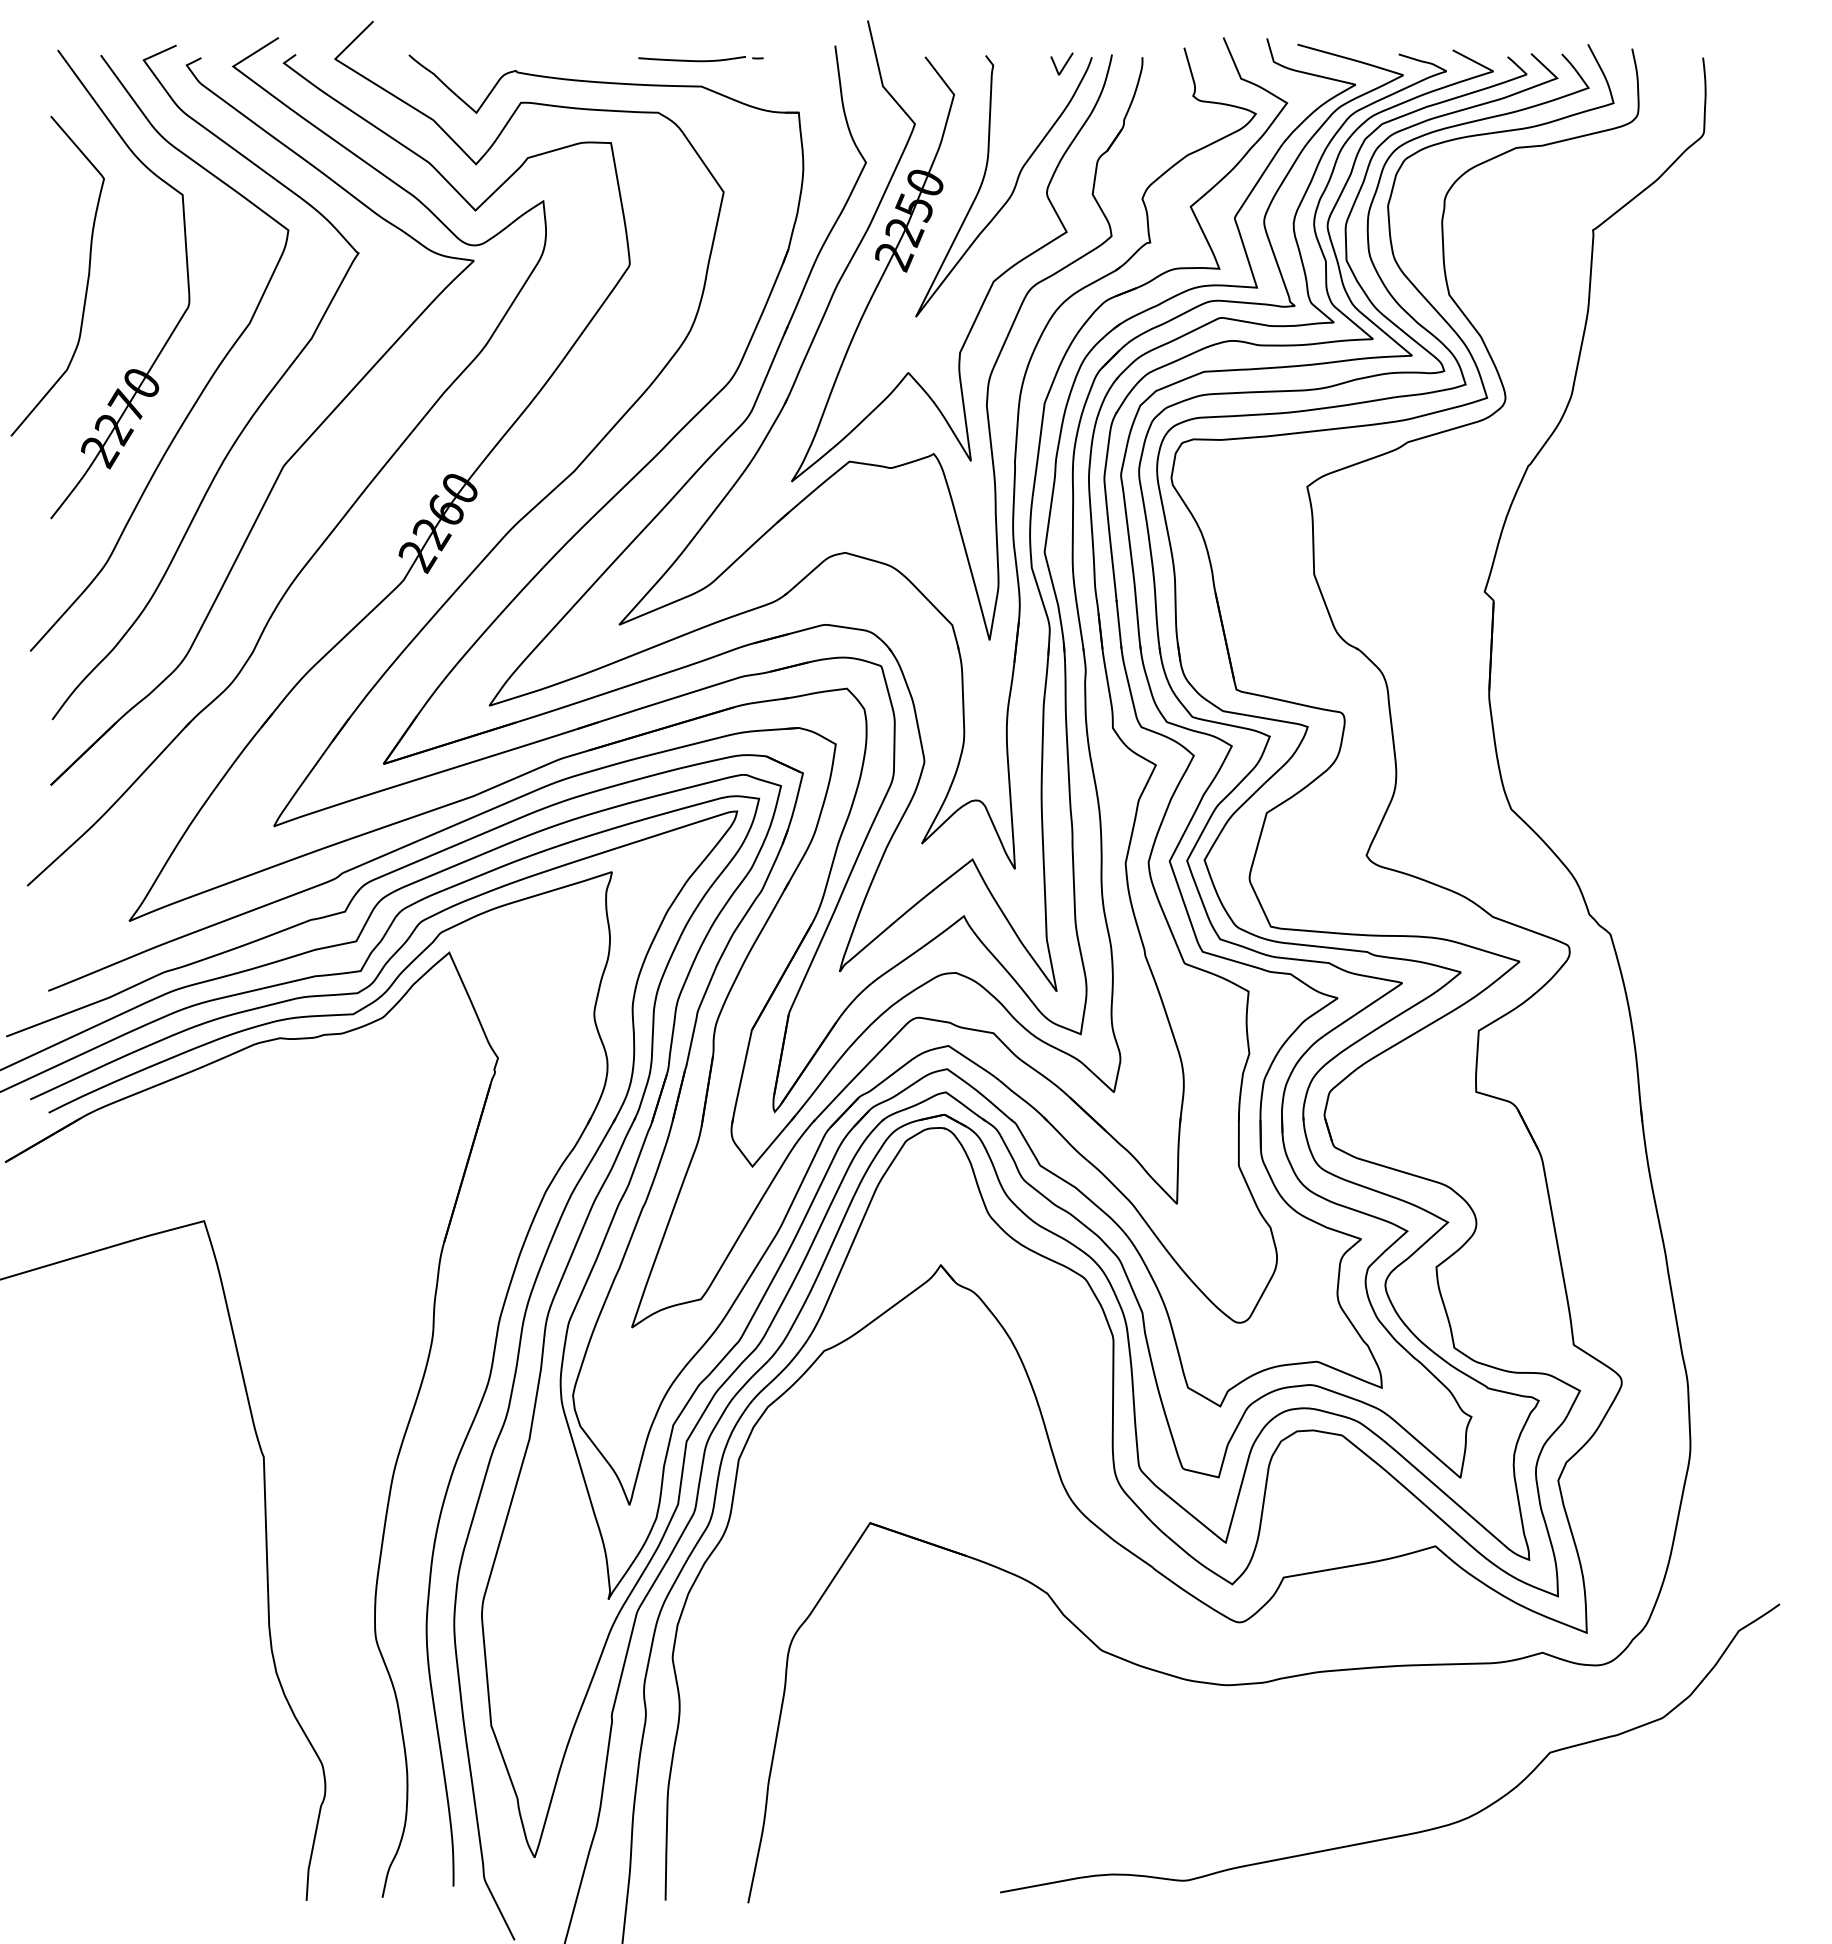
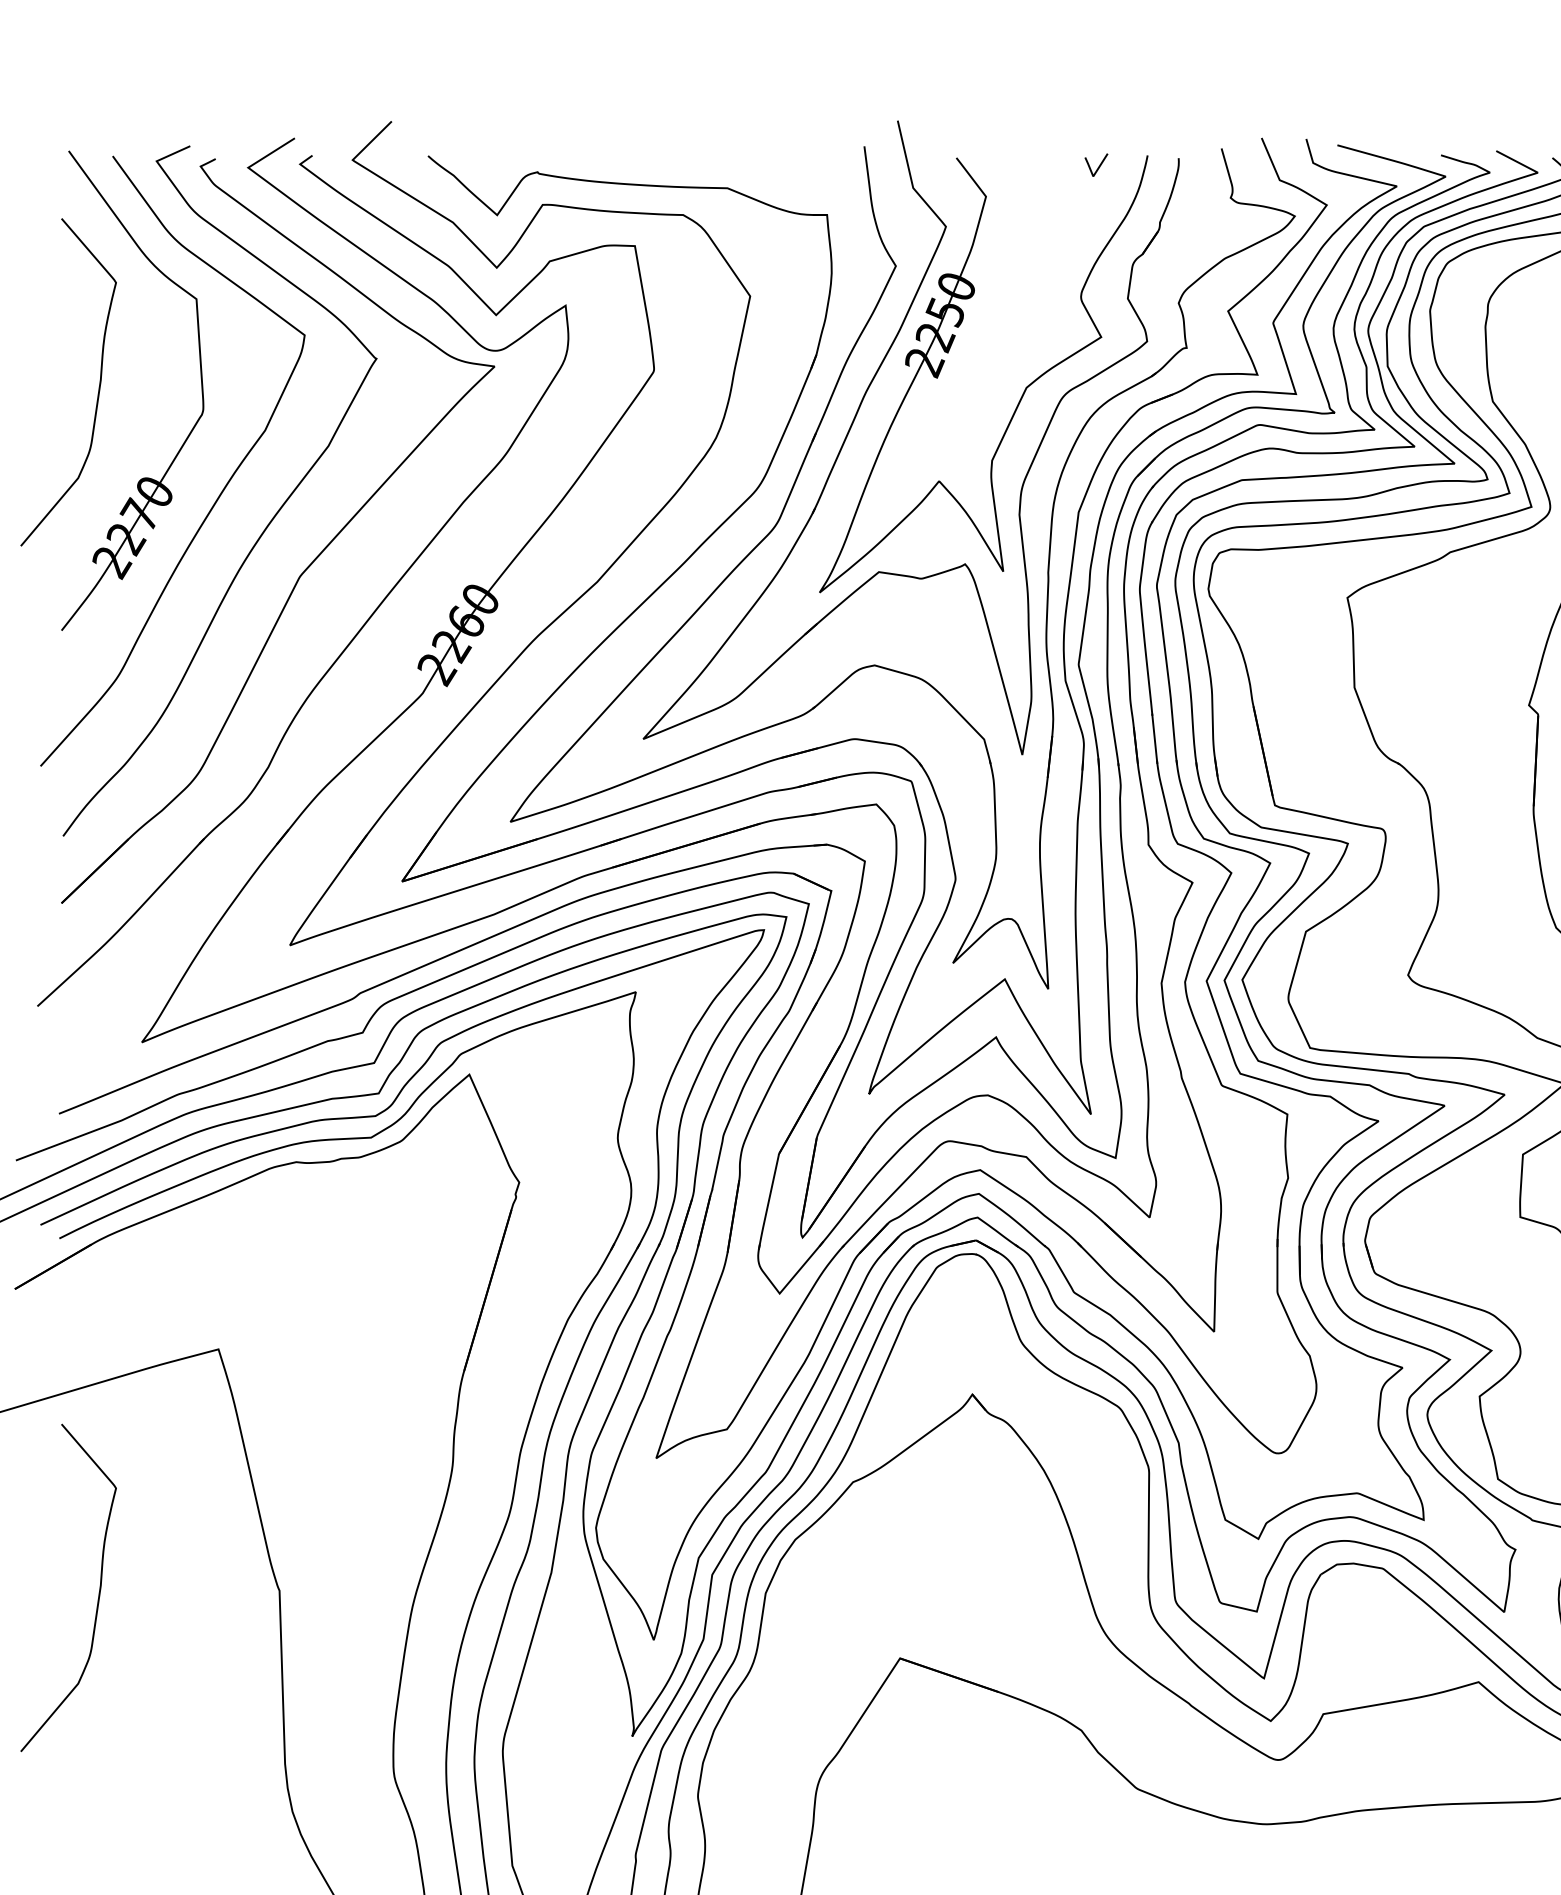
part: (700, 59) -> (726, 160), removed
curve: (1012, 190) -> (1045, 294), removed
curve: (87, 1454) -> (99, 1588), added

